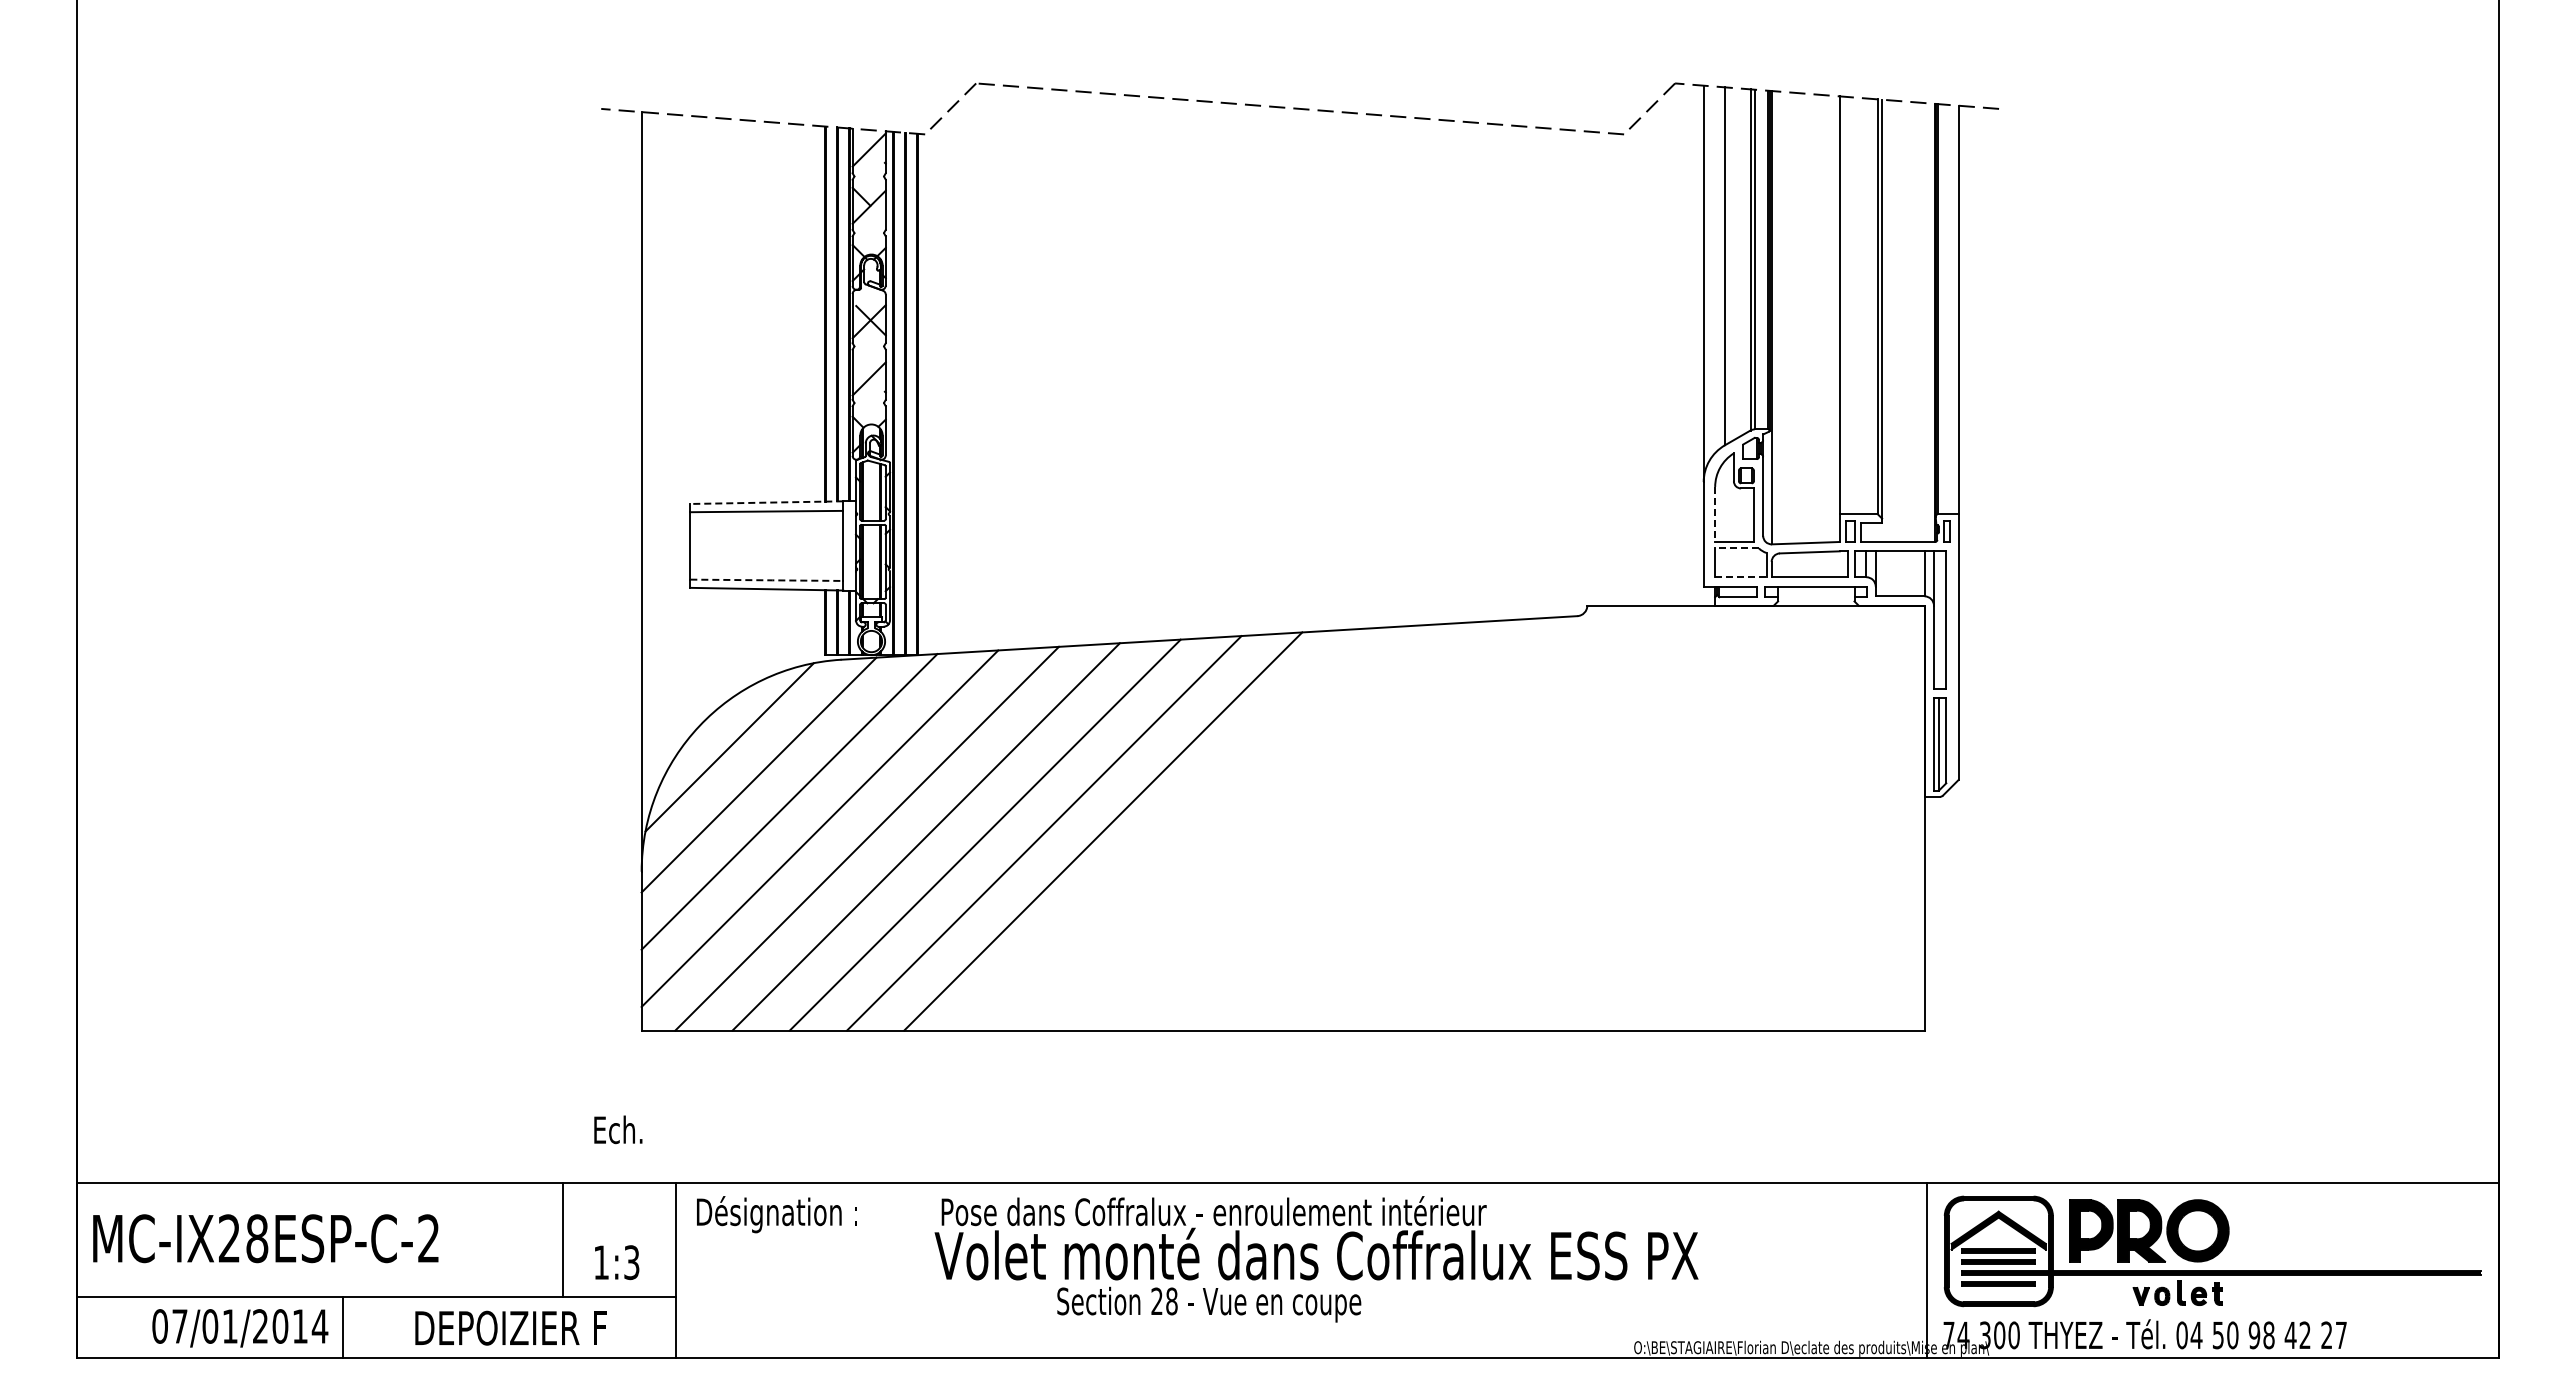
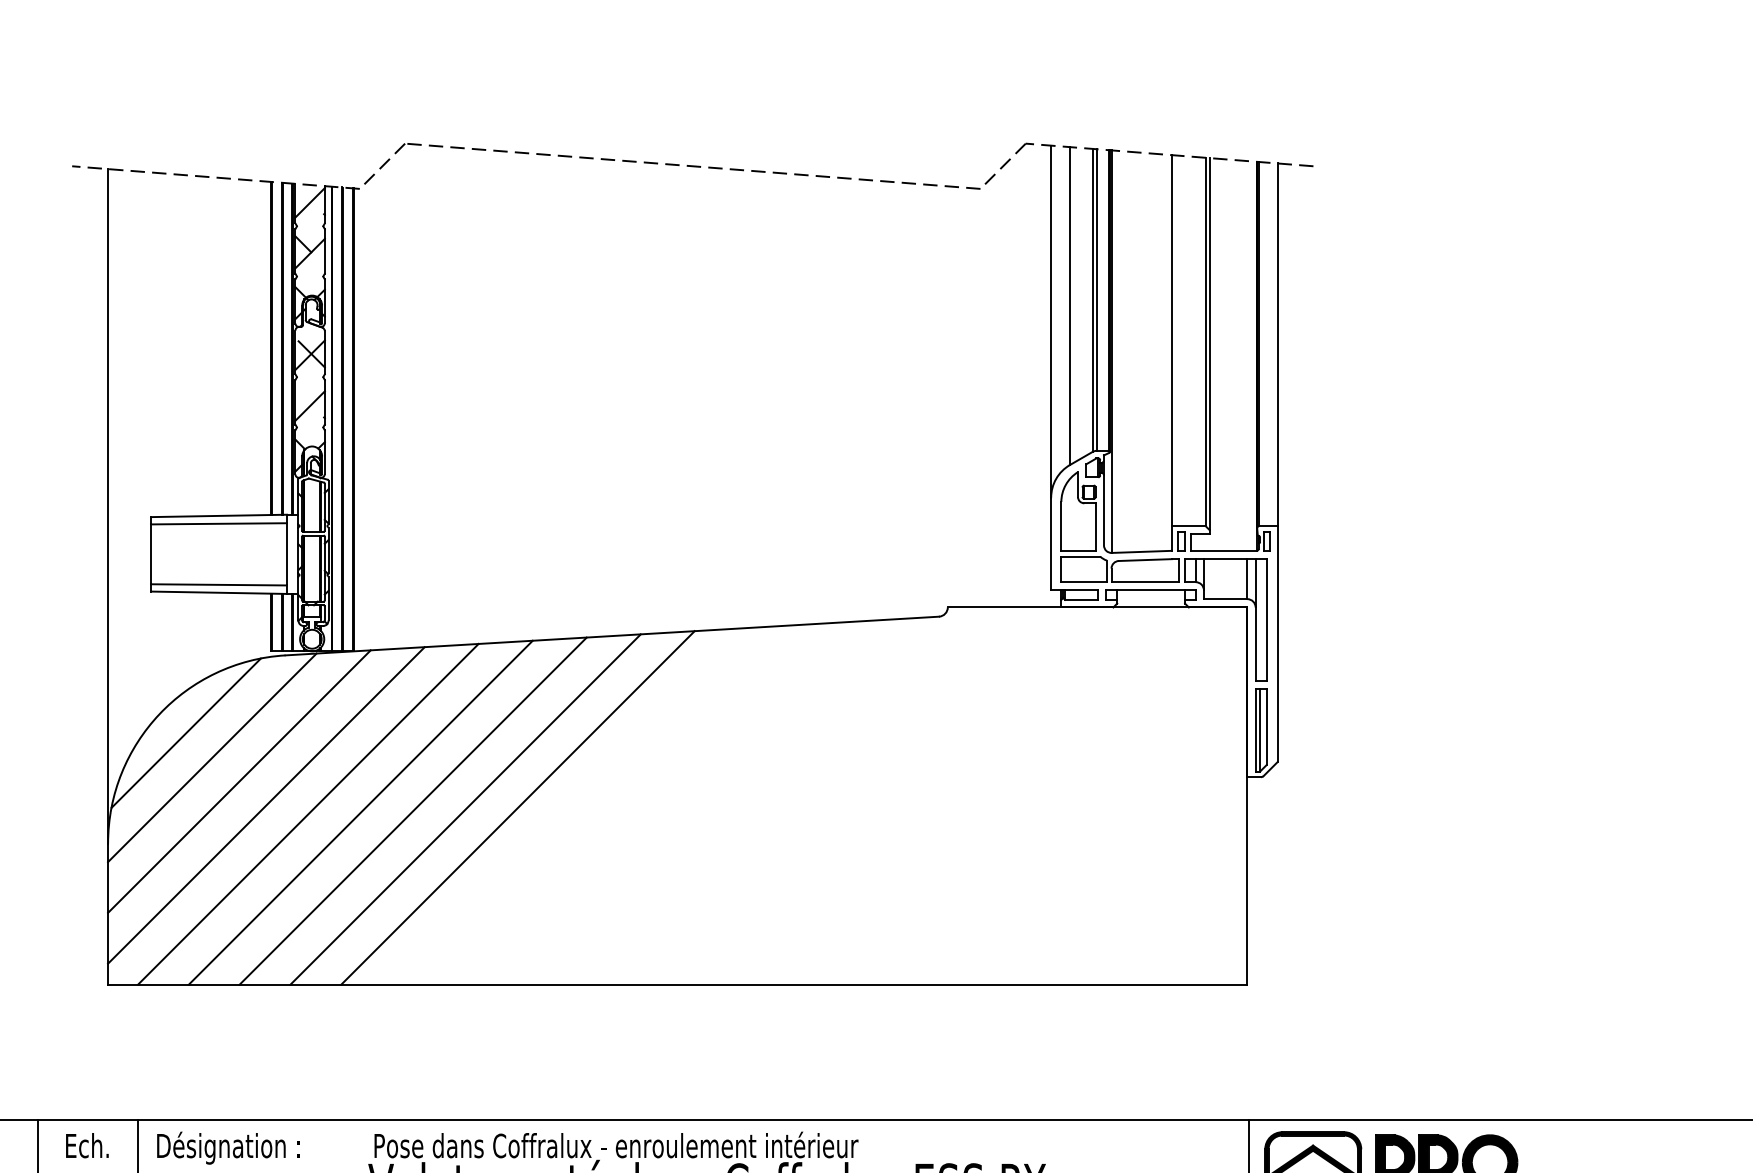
line: (766, 502) -> (218, 515), dashed -> solid
line: (1715, 514) -> (1061, 526), dashed -> solid
line: (1737, 548) -> (1081, 556), dashed -> solid
line: (1740, 577) -> (1083, 582), dashed -> solid
line: (767, 580) -> (219, 585), dashed -> solid
text: (618, 1129) -> (87, 1145), moved

